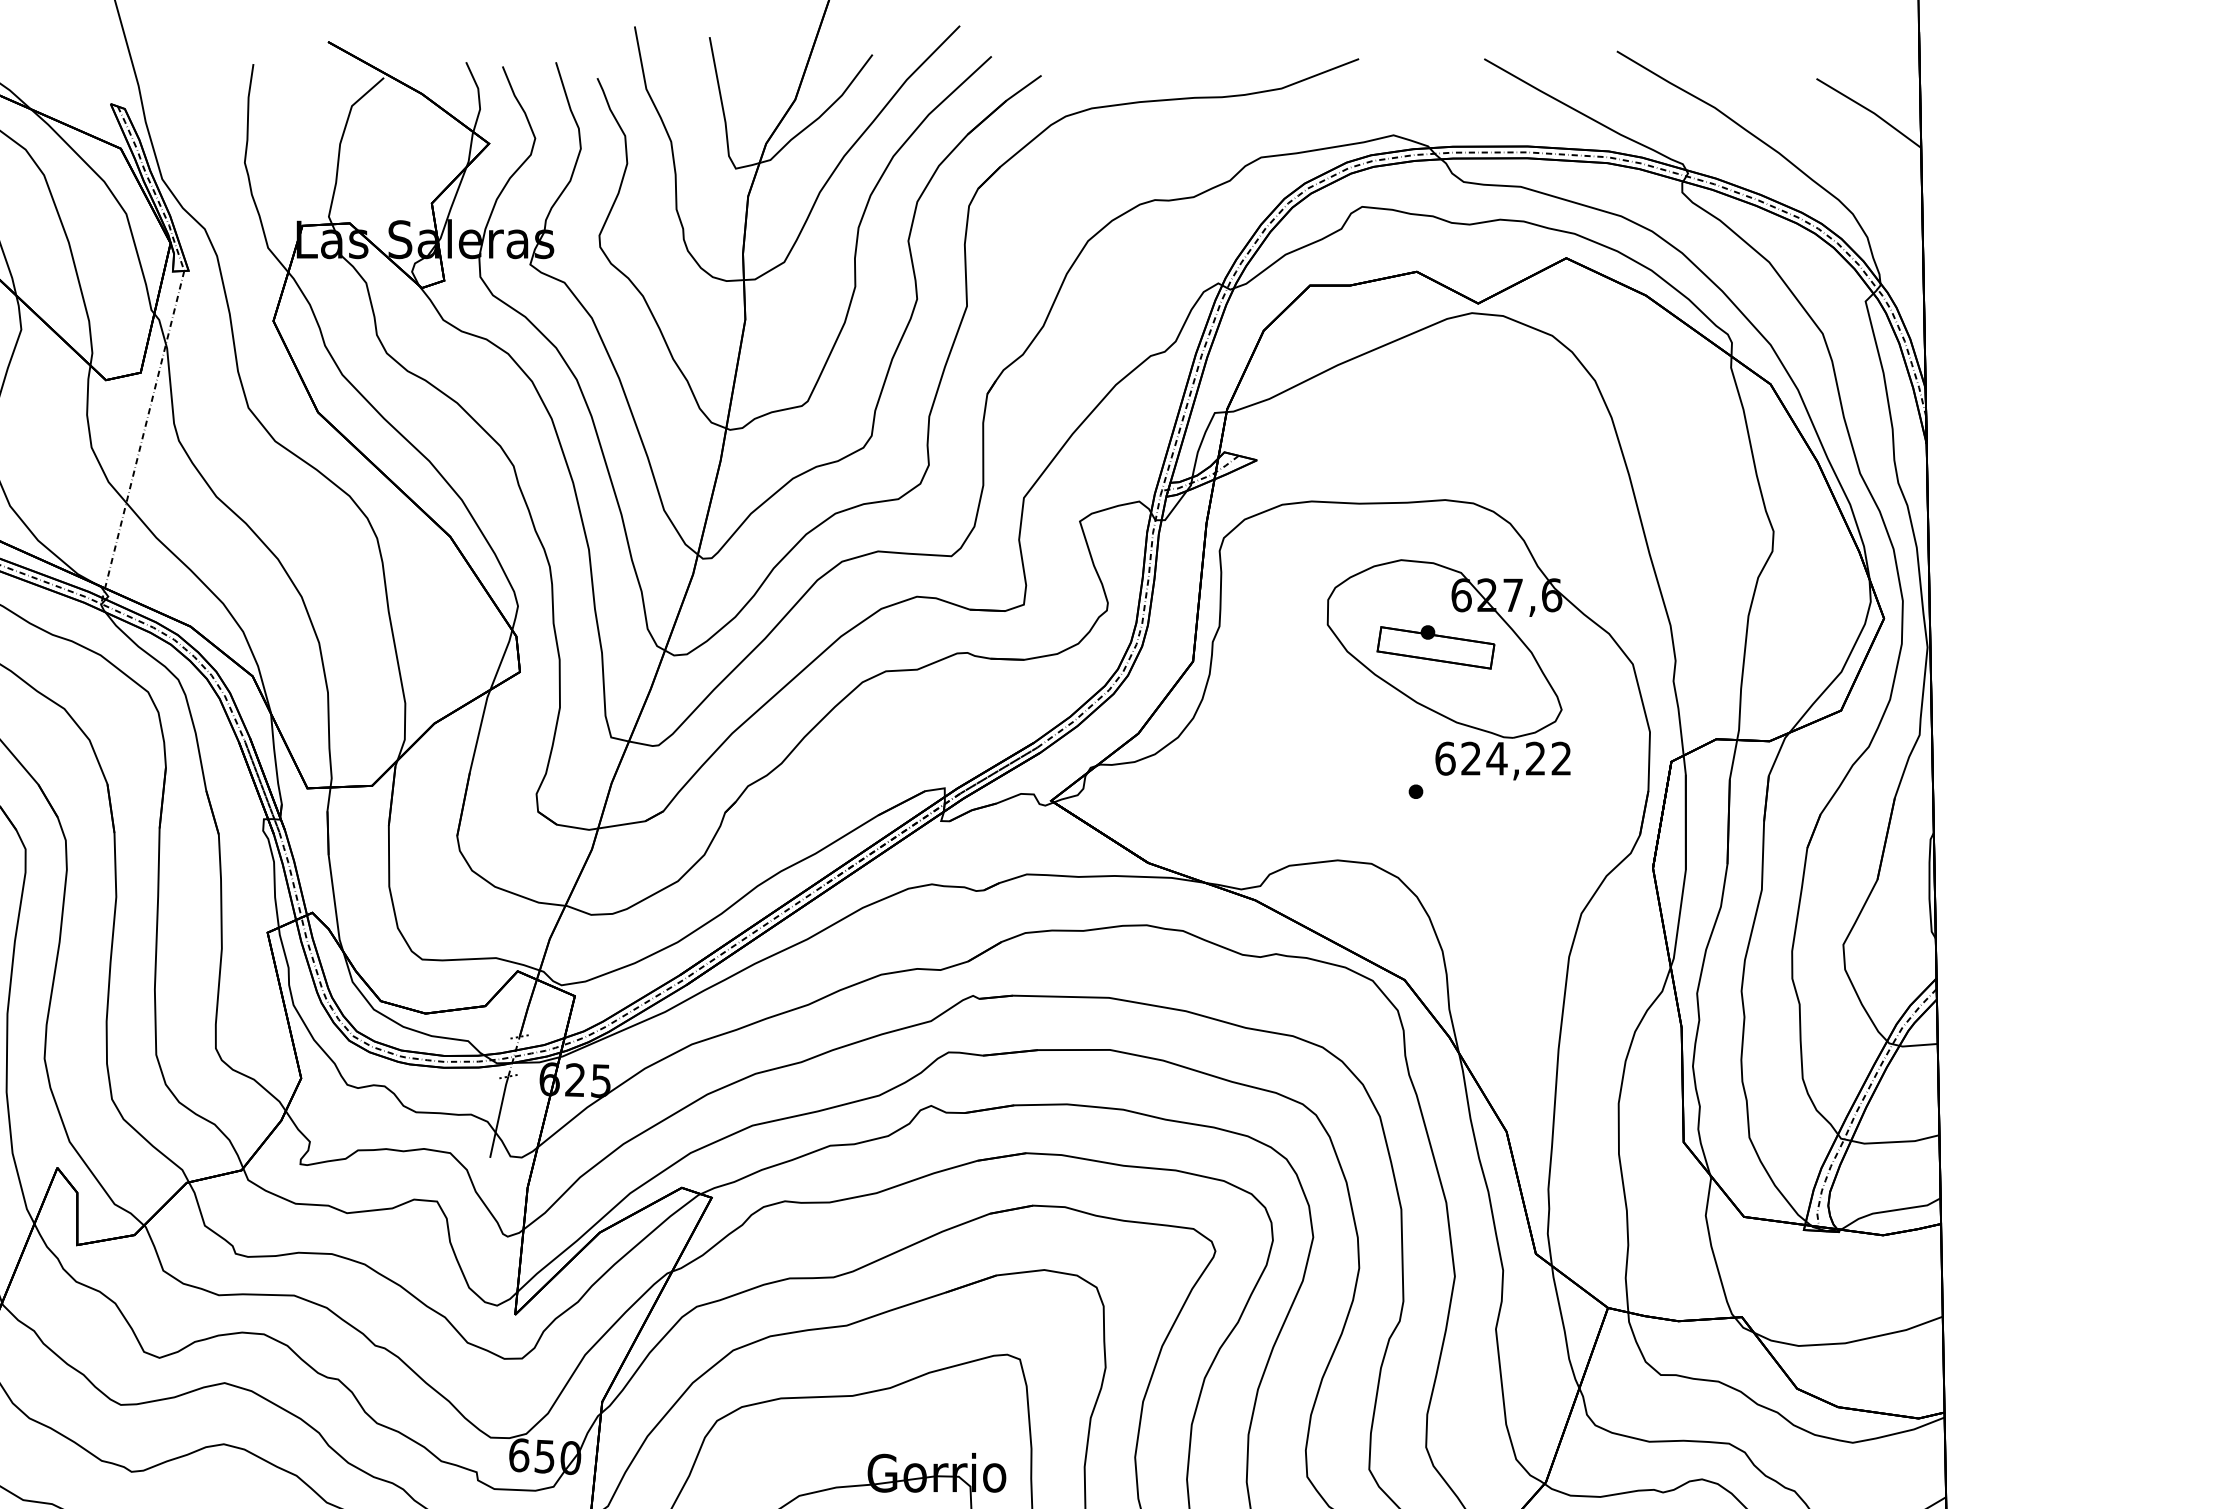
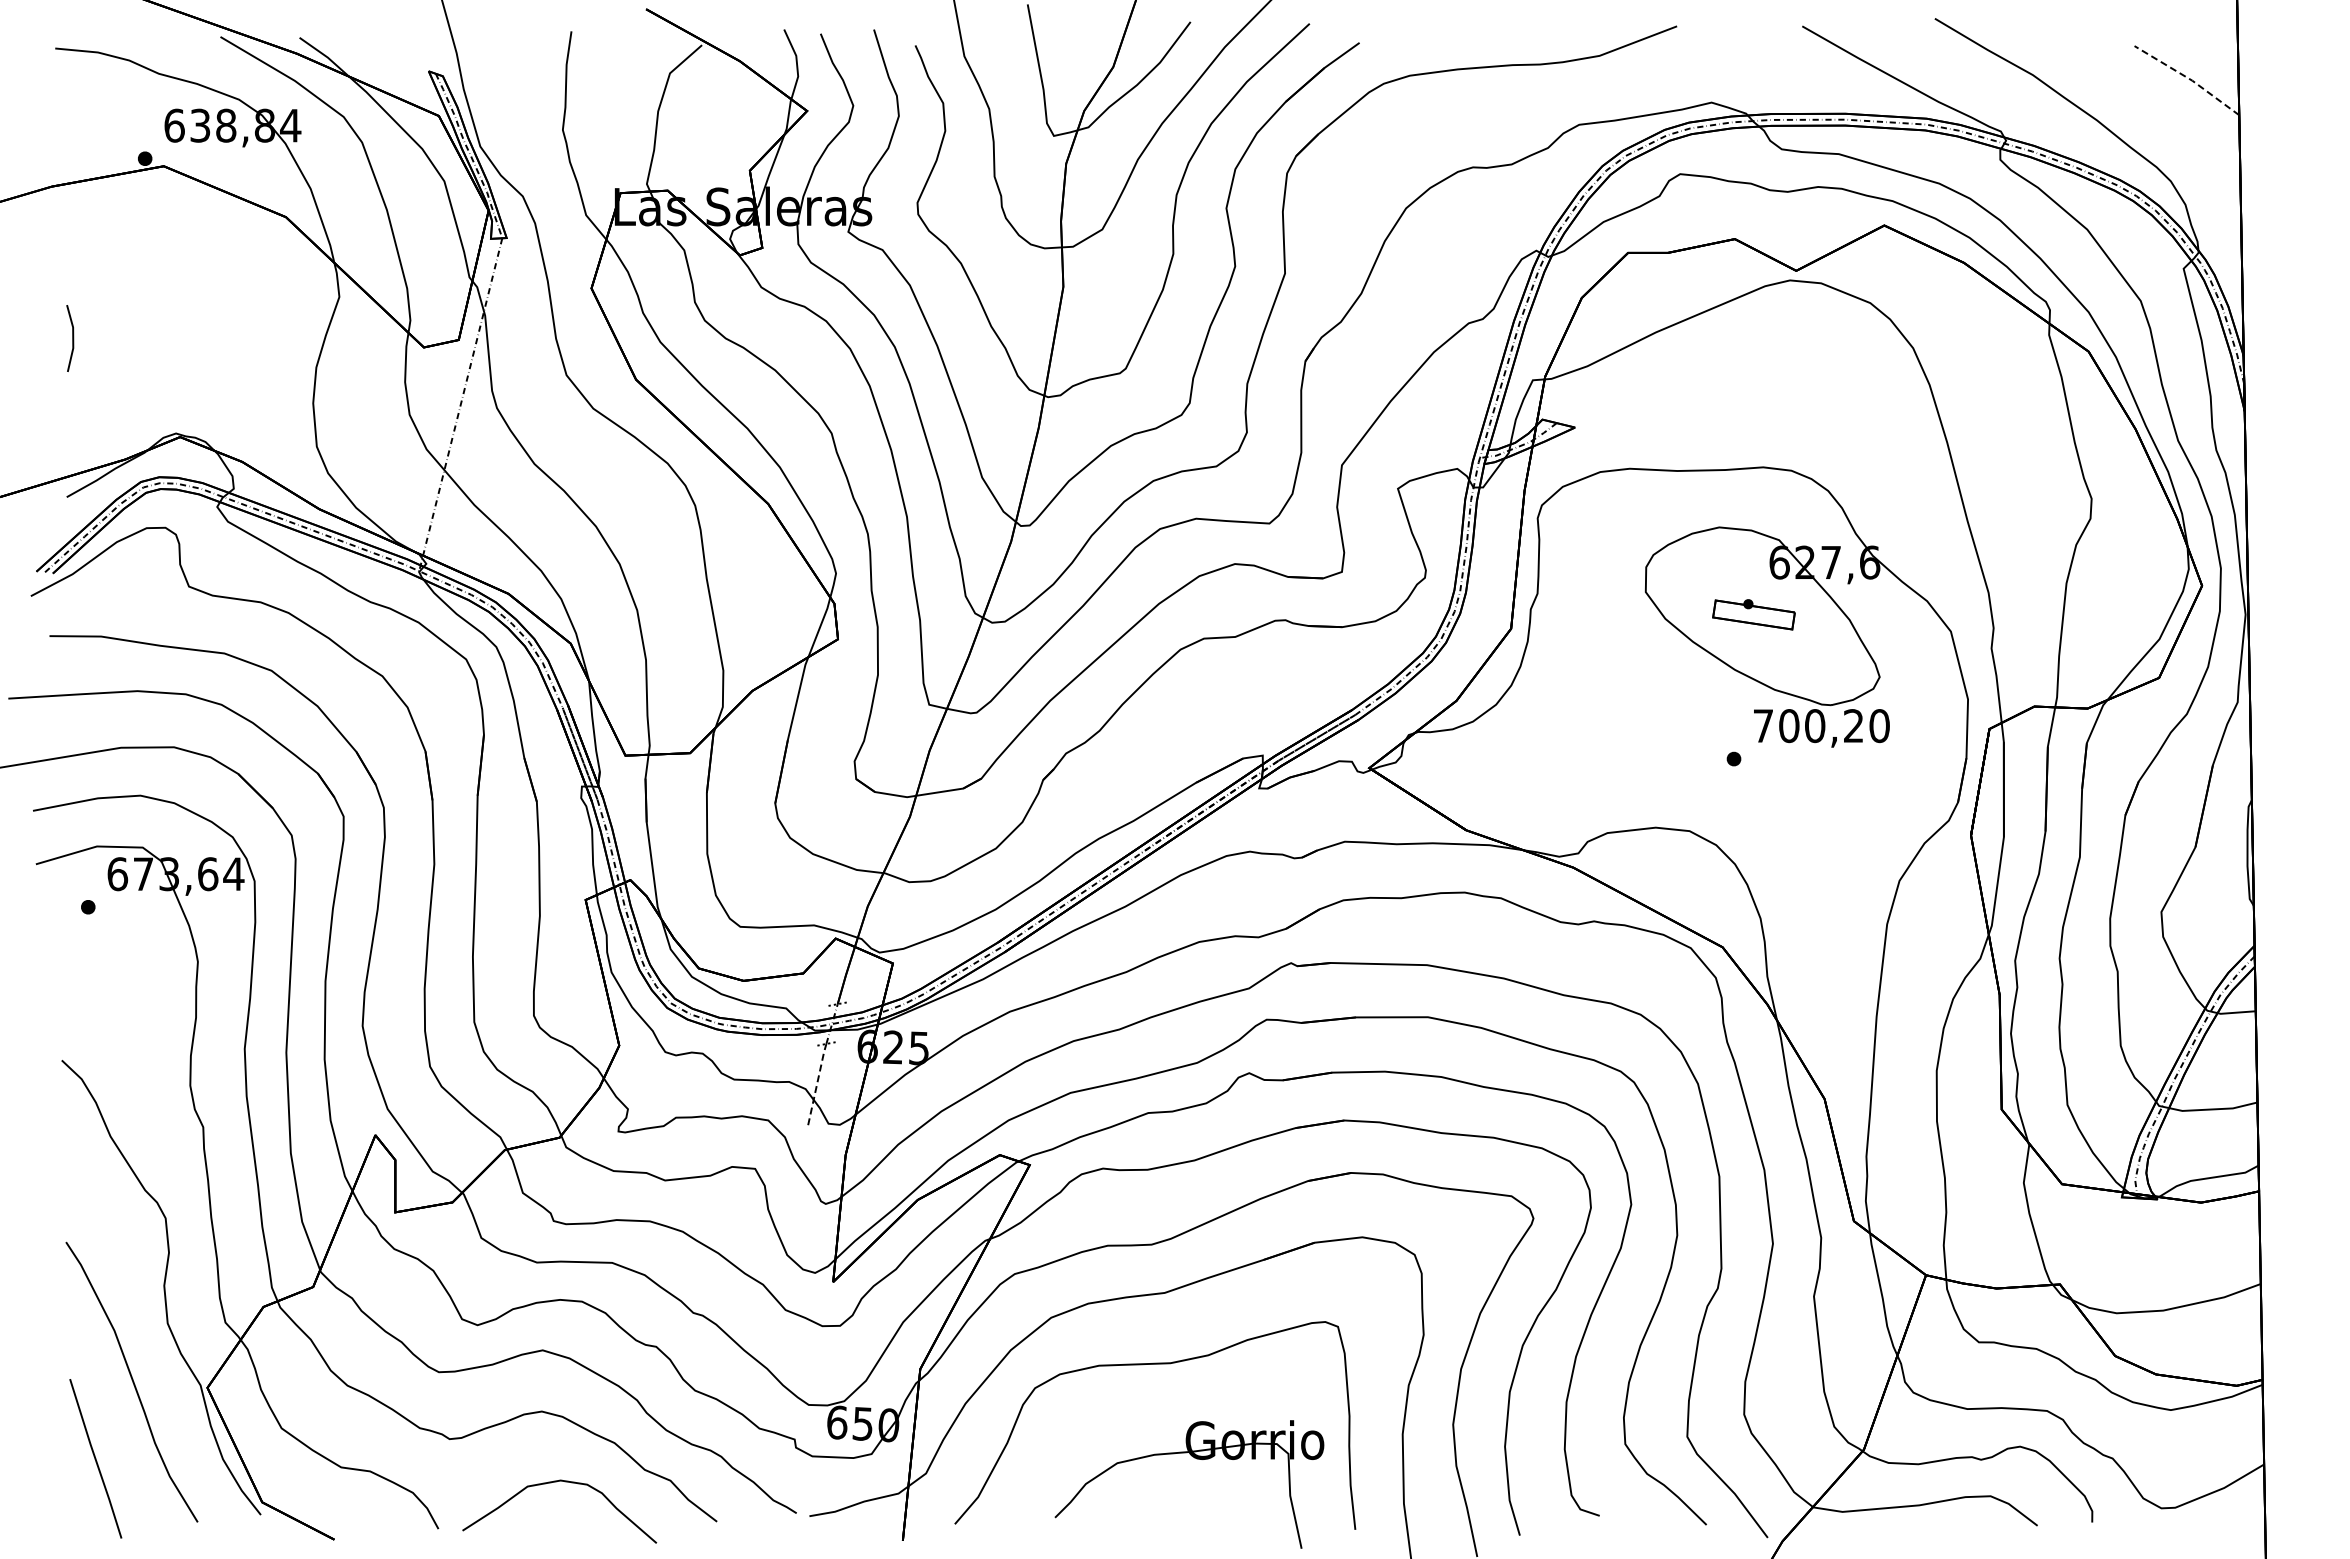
line: (1871, 111) -> (2189, 78), solid -> dashed
part: (1435, 647) -> (1753, 614), size x0.7
text: (1503, 759) -> (1821, 726), 624,22 -> 700,20
line: (499, 1116) -> (817, 1083), solid -> dashed

